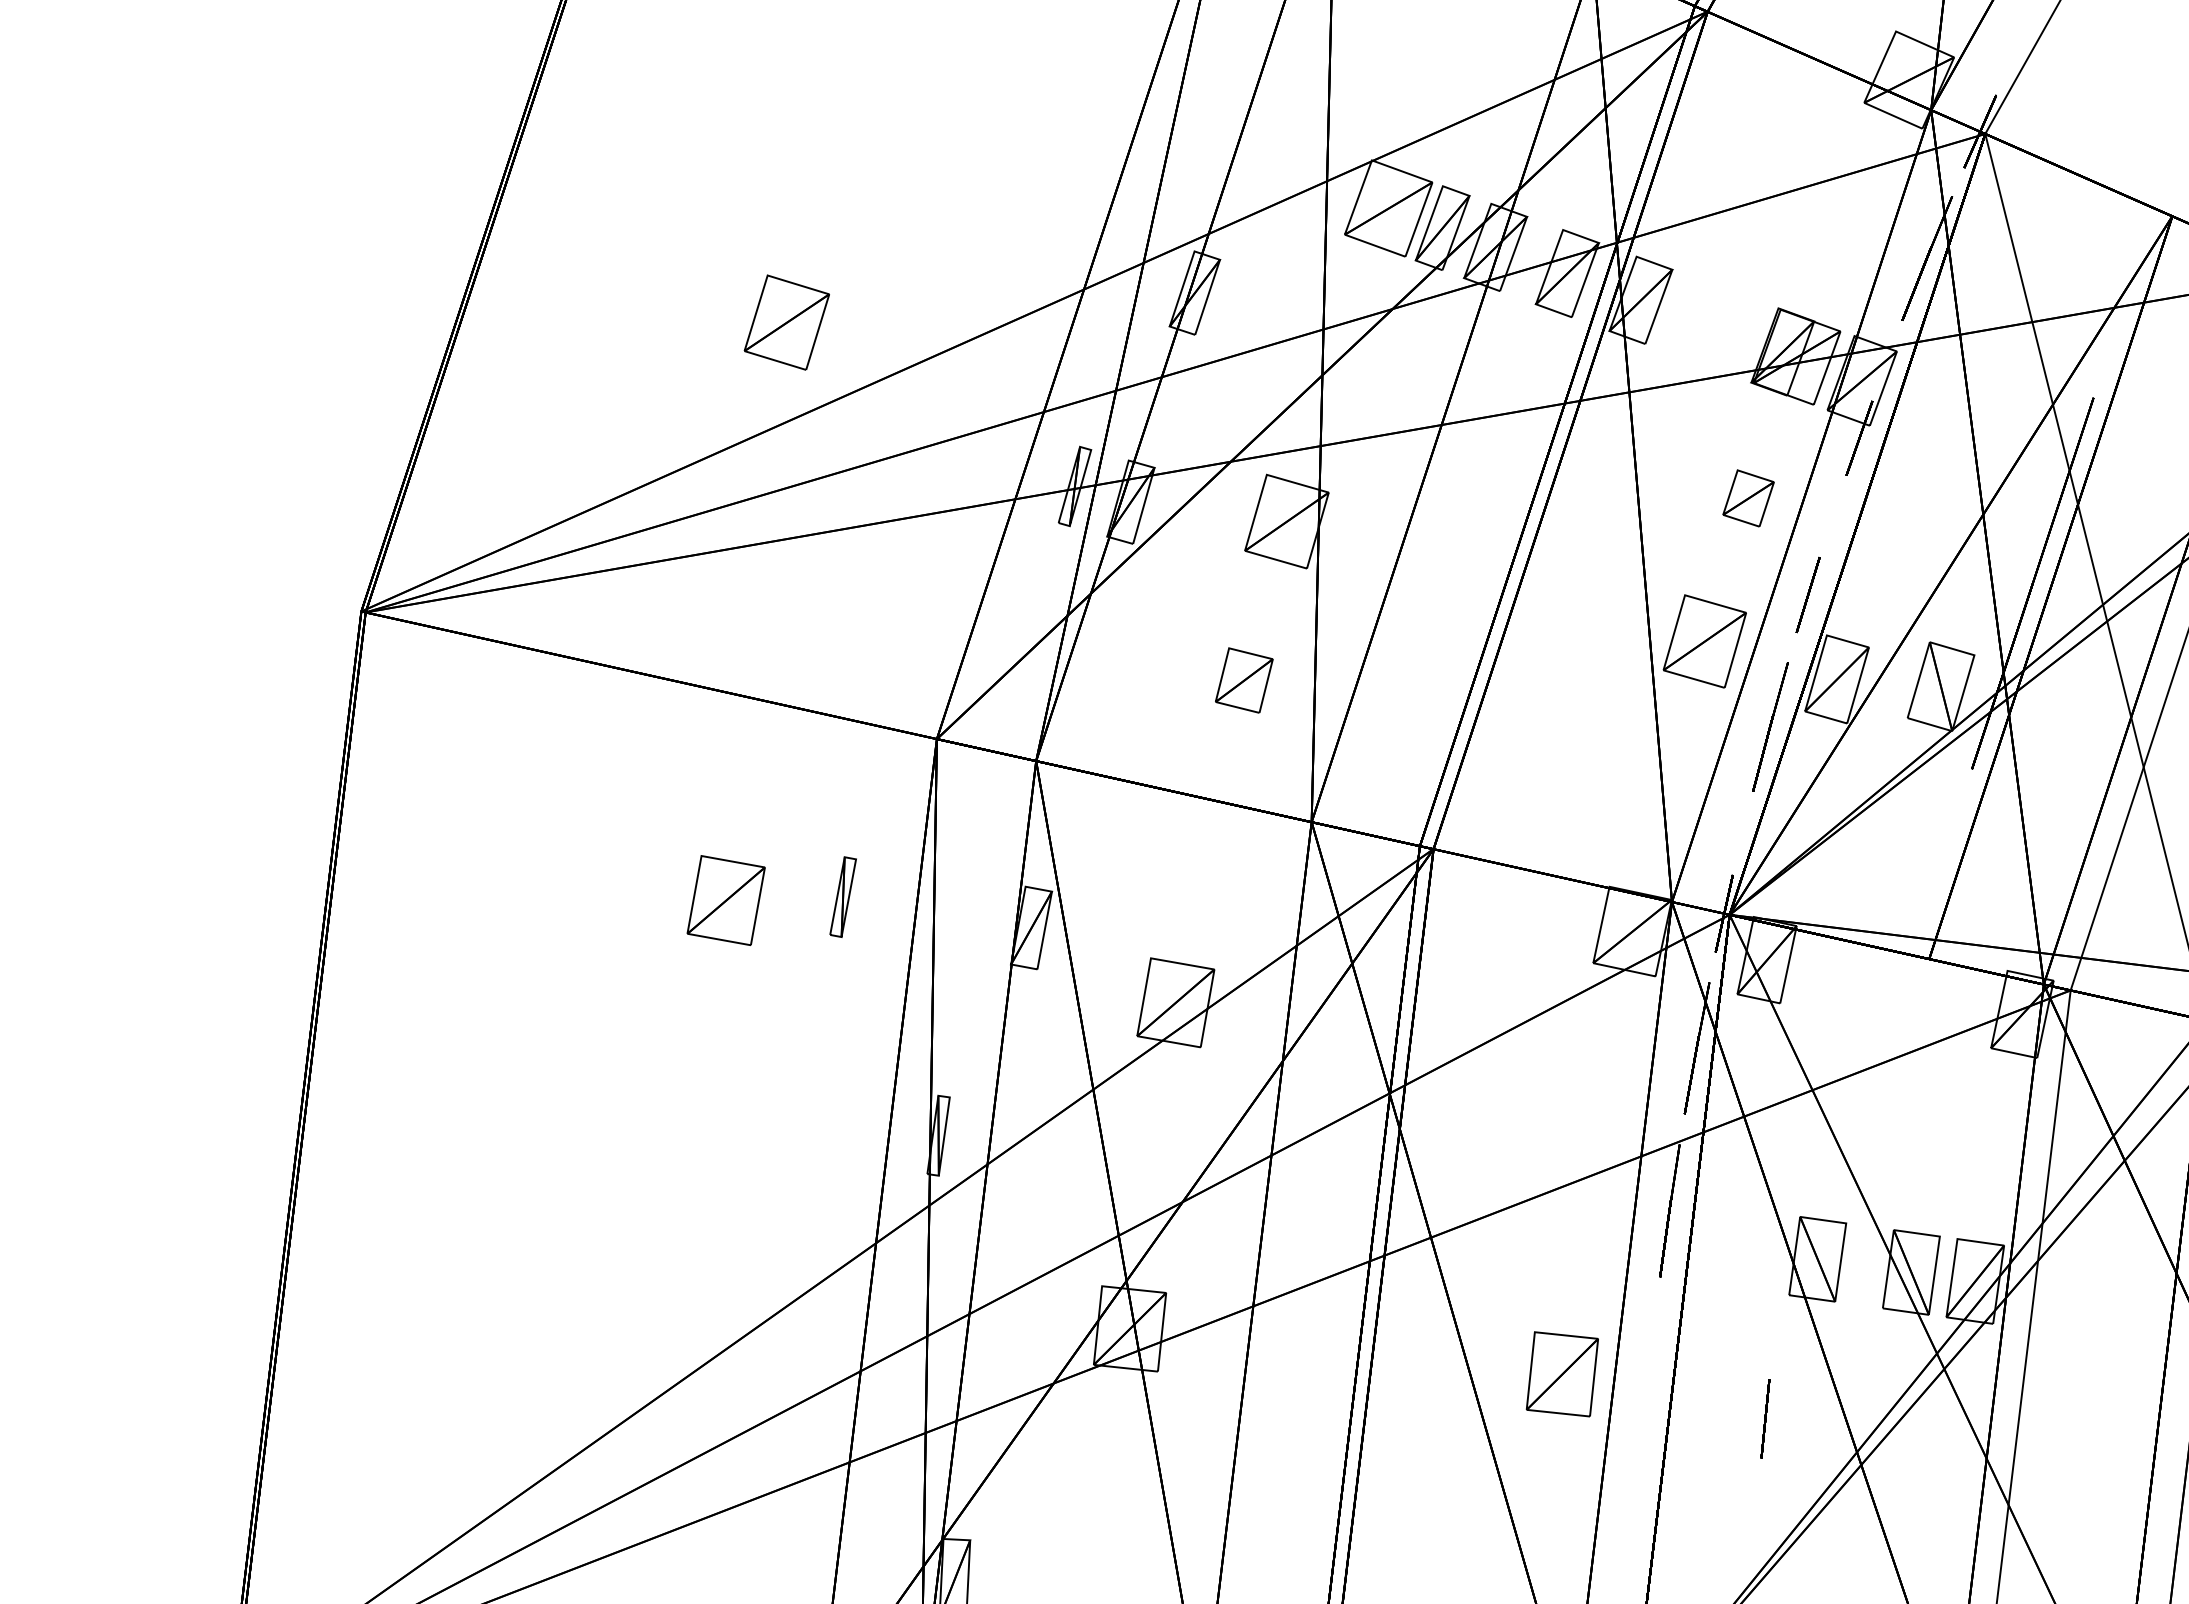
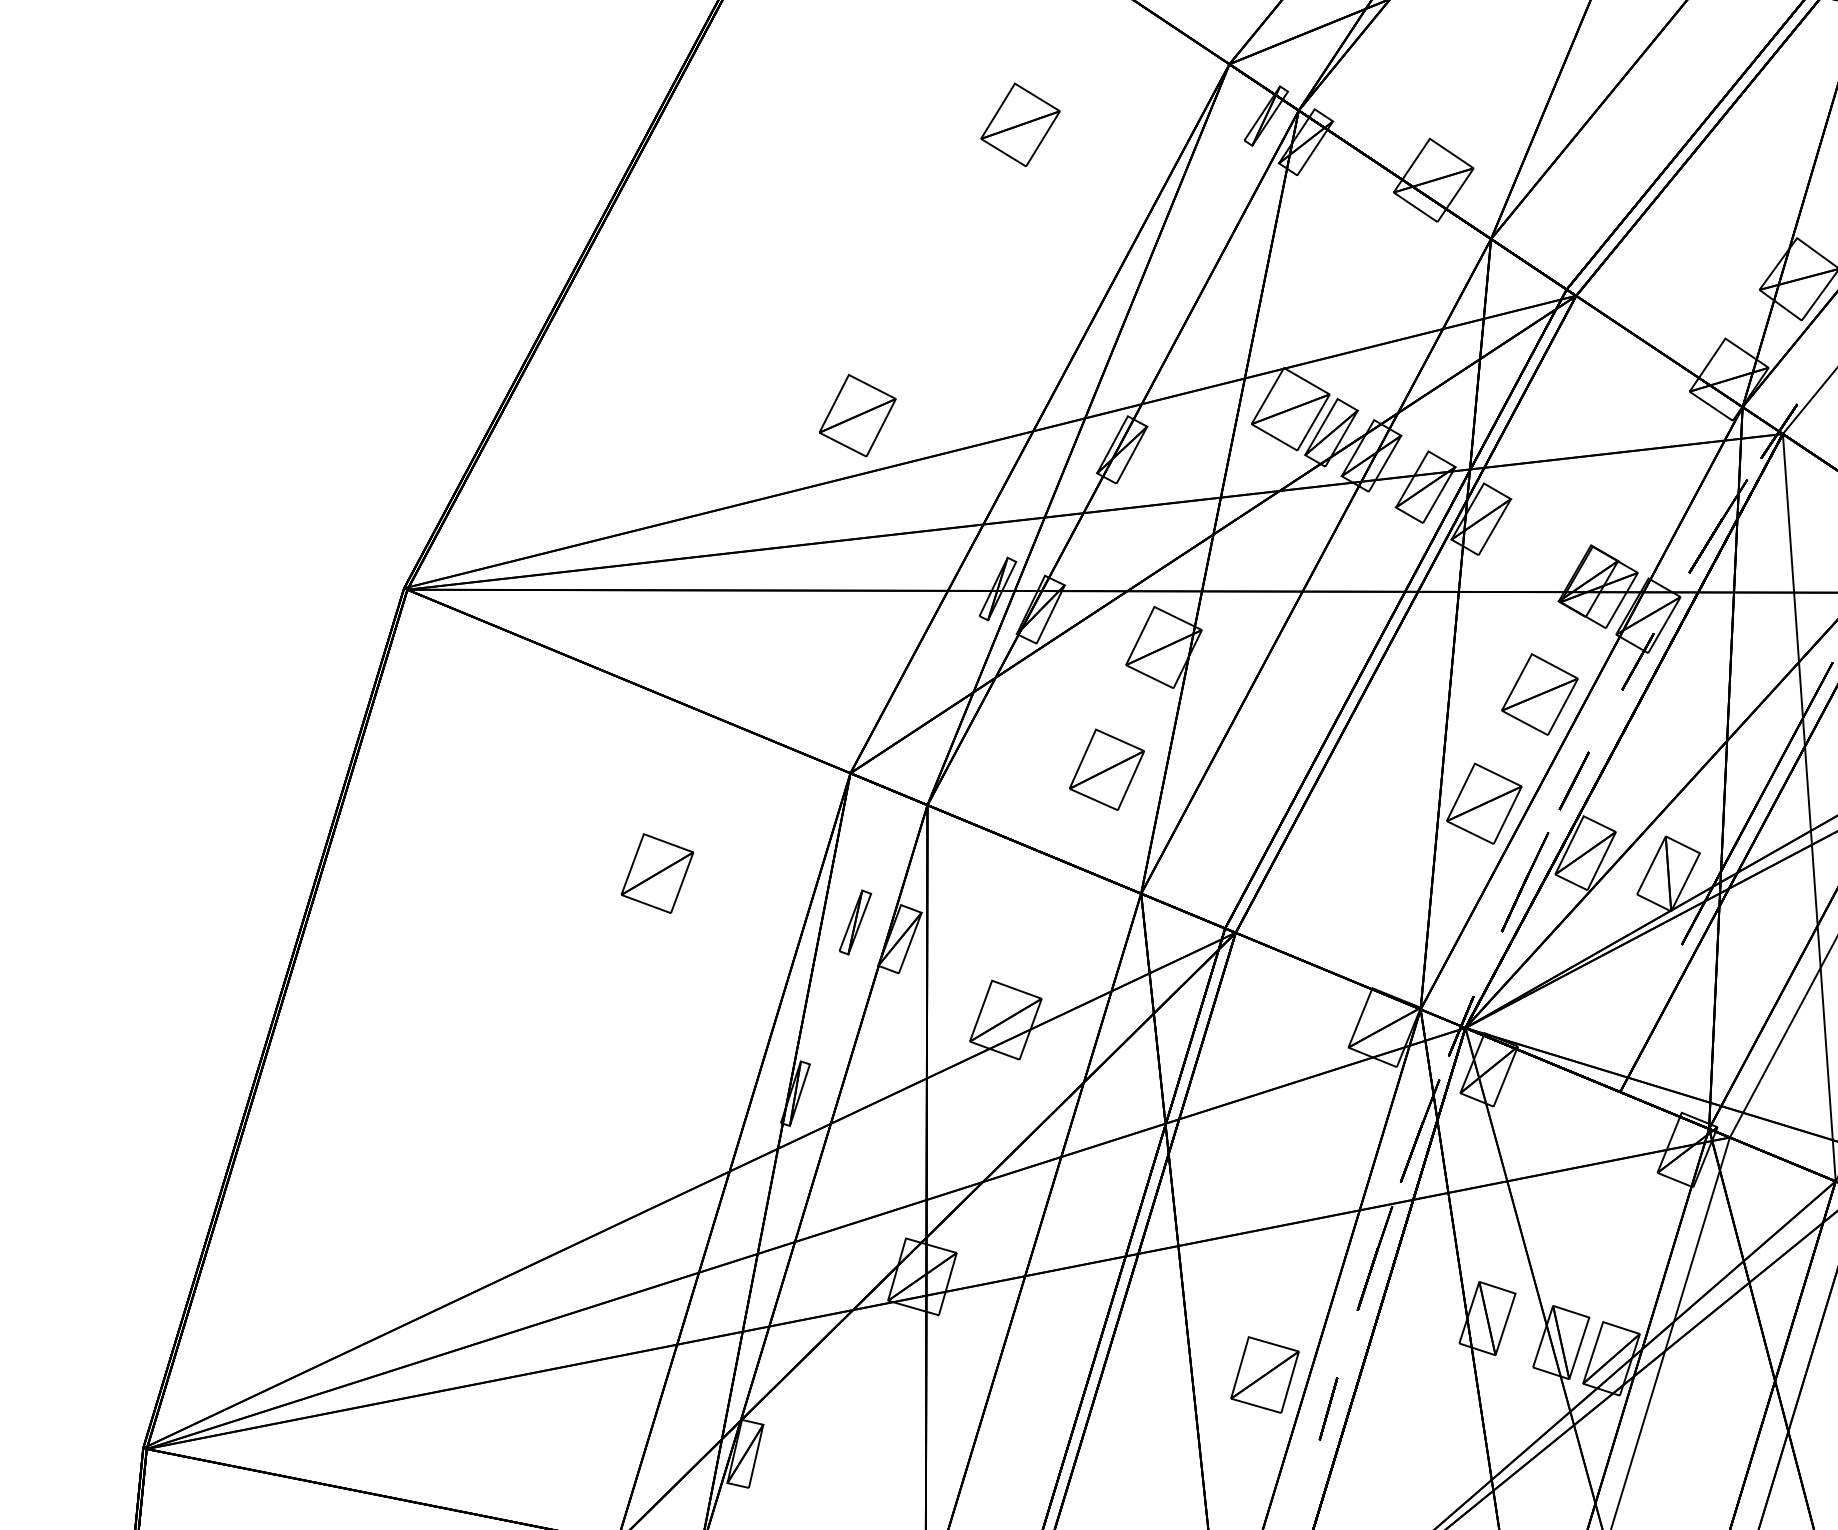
part: (786, 322) -> (857, 415), moved
part: (1748, 498) -> (1539, 694), size x1.67
part: (1243, 680) -> (1106, 769), size x1.43
part: (843, 897) -> (855, 922), moved
line: (1765, 1418) -> (1328, 1408), moved

